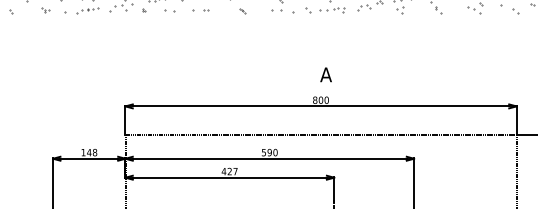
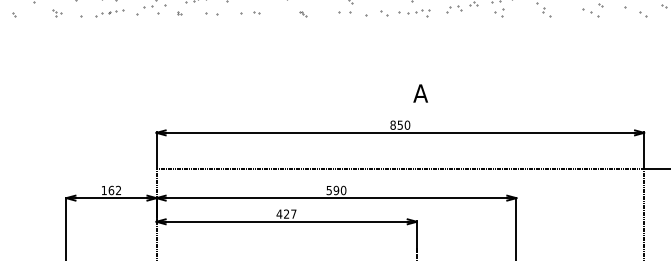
text: (325, 74) -> (420, 93), moved
text: (321, 99) -> (400, 124), 800 -> 850
text: (91, 152) -> (114, 190), 148 -> 162

